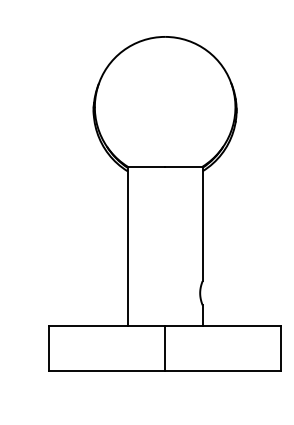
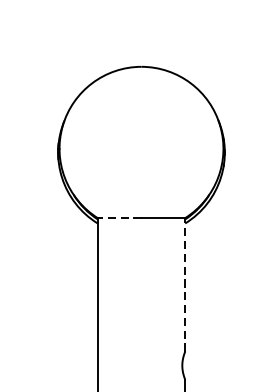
line: (146, 166) -> (119, 217), solid -> dashed
line: (202, 223) -> (185, 284), solid -> dashed

